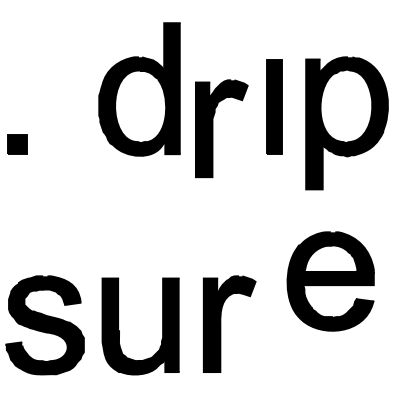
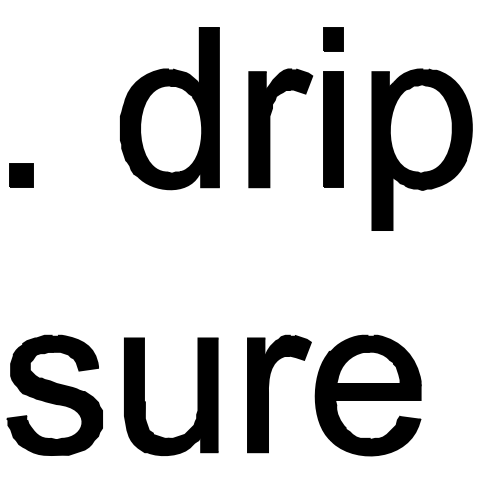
part: (274, 32) -> (333, 39), added
part: (213, 128) -> (270, 128), moved
part: (330, 281) -> (367, 395), moved

